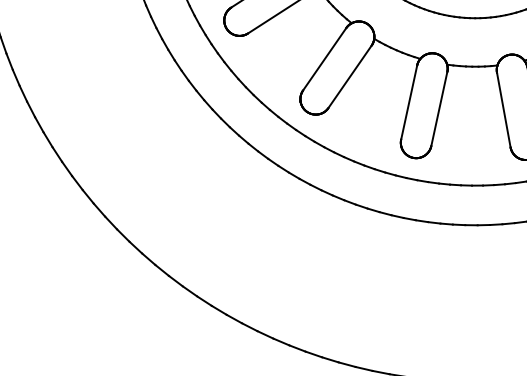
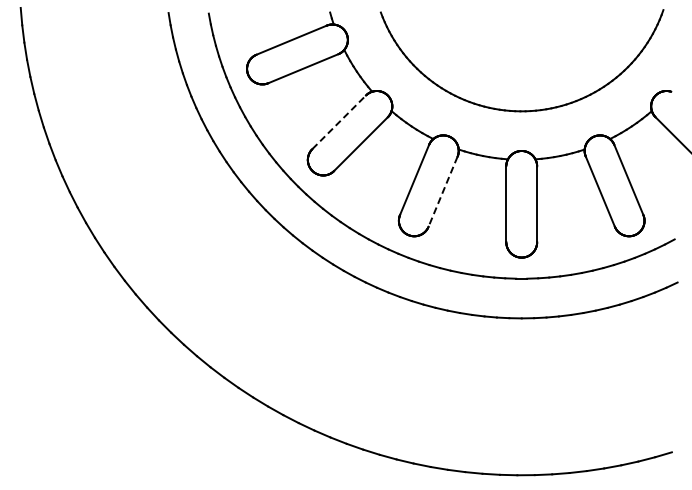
line: (325, 59) -> (339, 122), solid -> dashed
line: (439, 108) -> (443, 191), solid -> dashed

